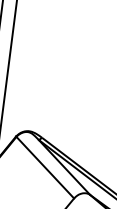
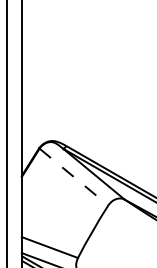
line: (44, 168) -> (73, 177), solid -> dashed

